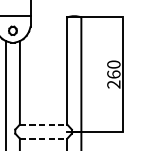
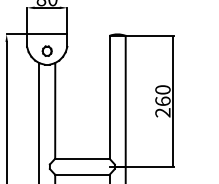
line: (43, 124) -> (82, 158), dashed -> solid
line: (43, 138) -> (82, 174), dashed -> solid

